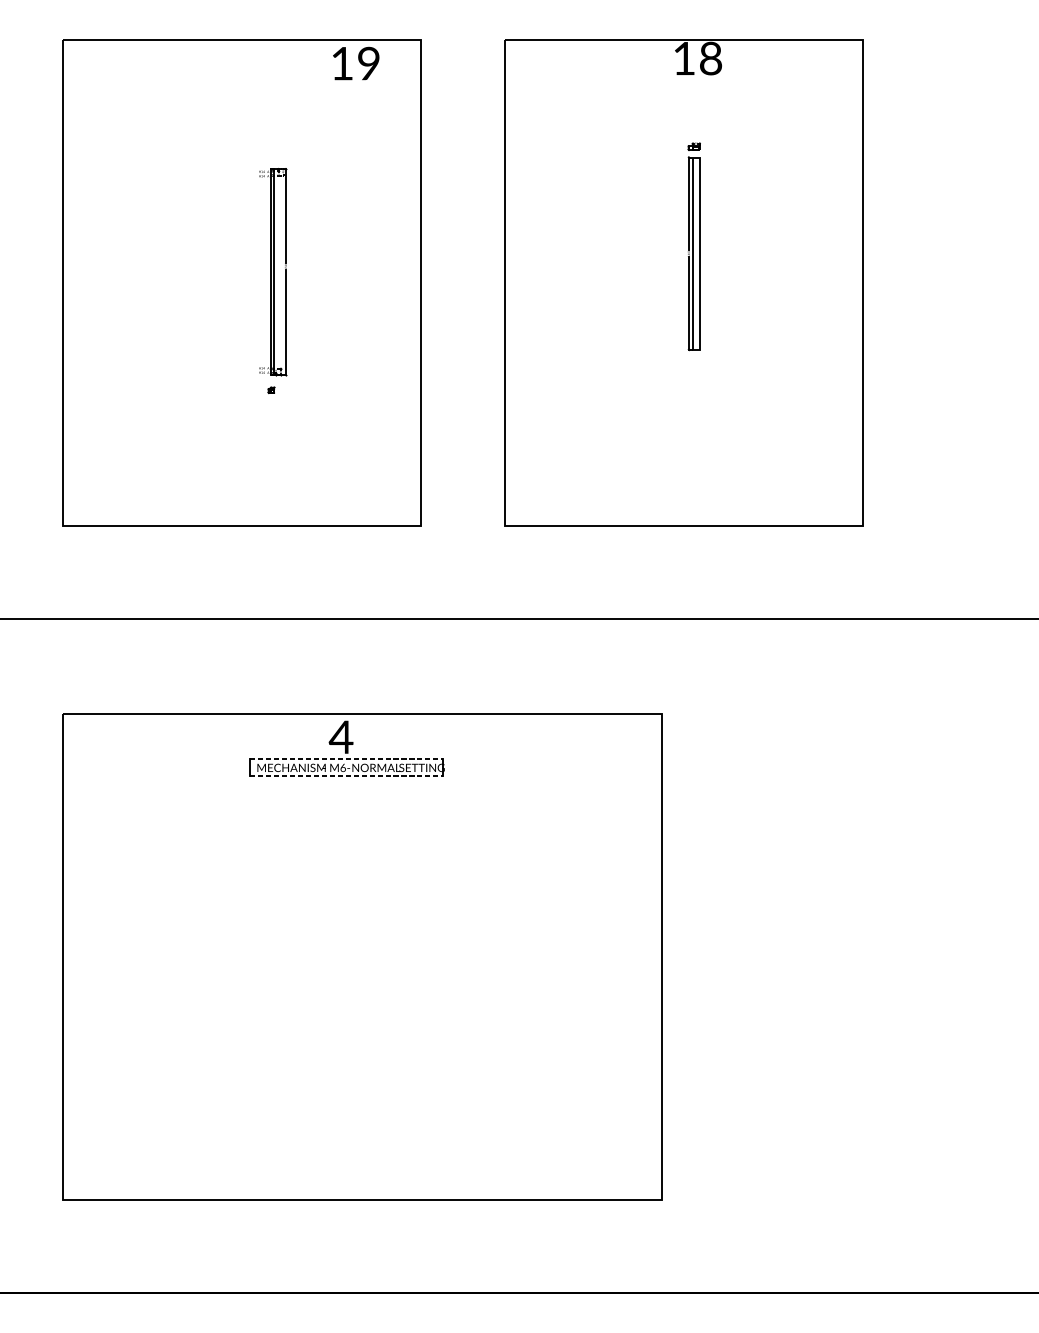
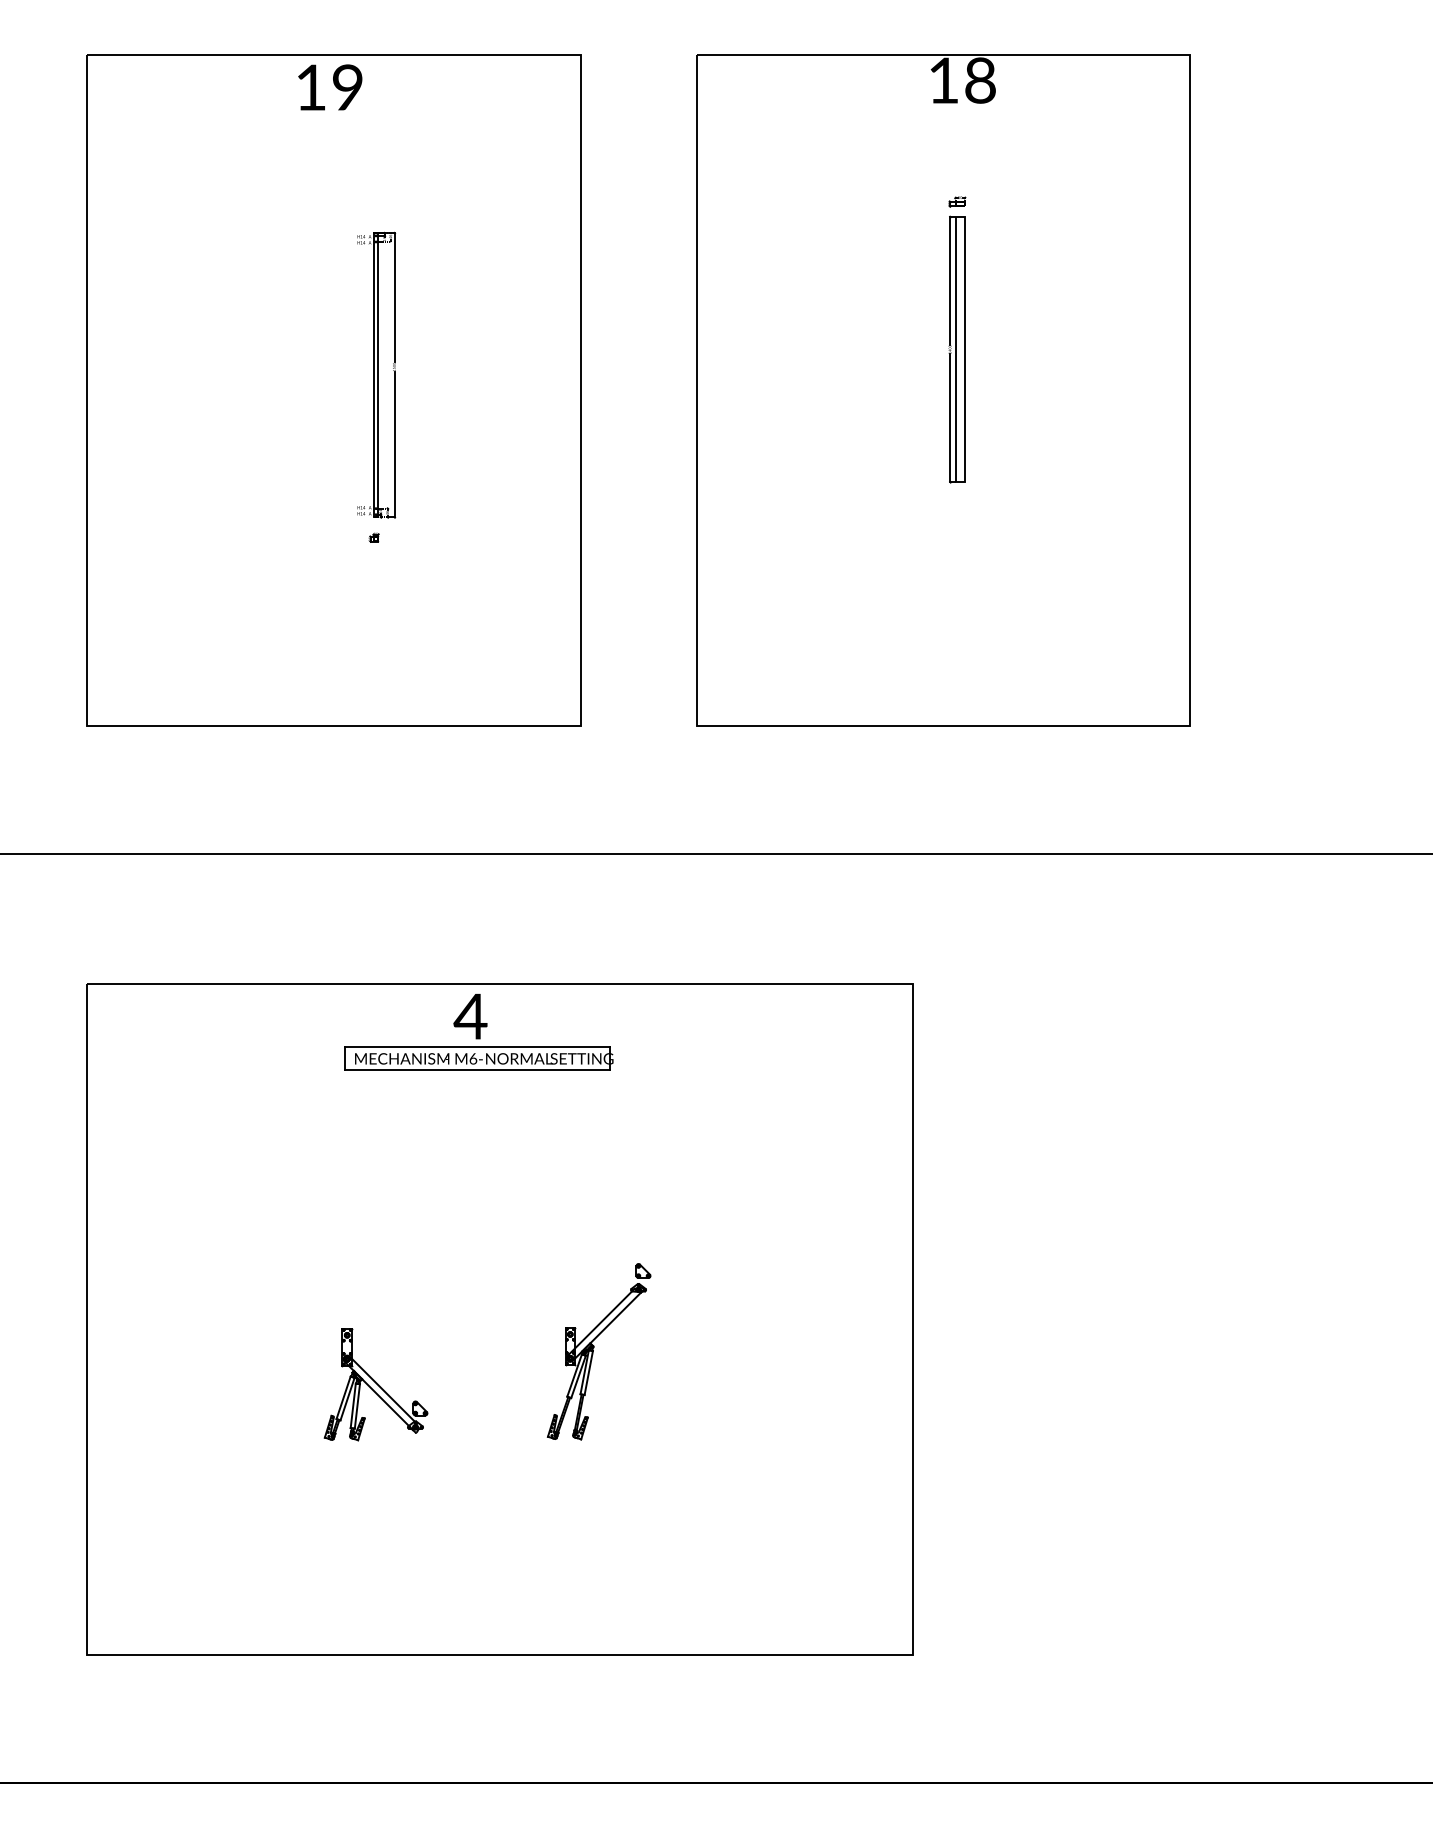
text: (356, 63) -> (330, 87), moved
line: (346, 758) -> (477, 1046), dashed -> solid
line: (346, 775) -> (477, 1069), dashed -> solid
part: (433, 980) -> (598, 1351), added
part: (272, 1004) -> (375, 1384), added

